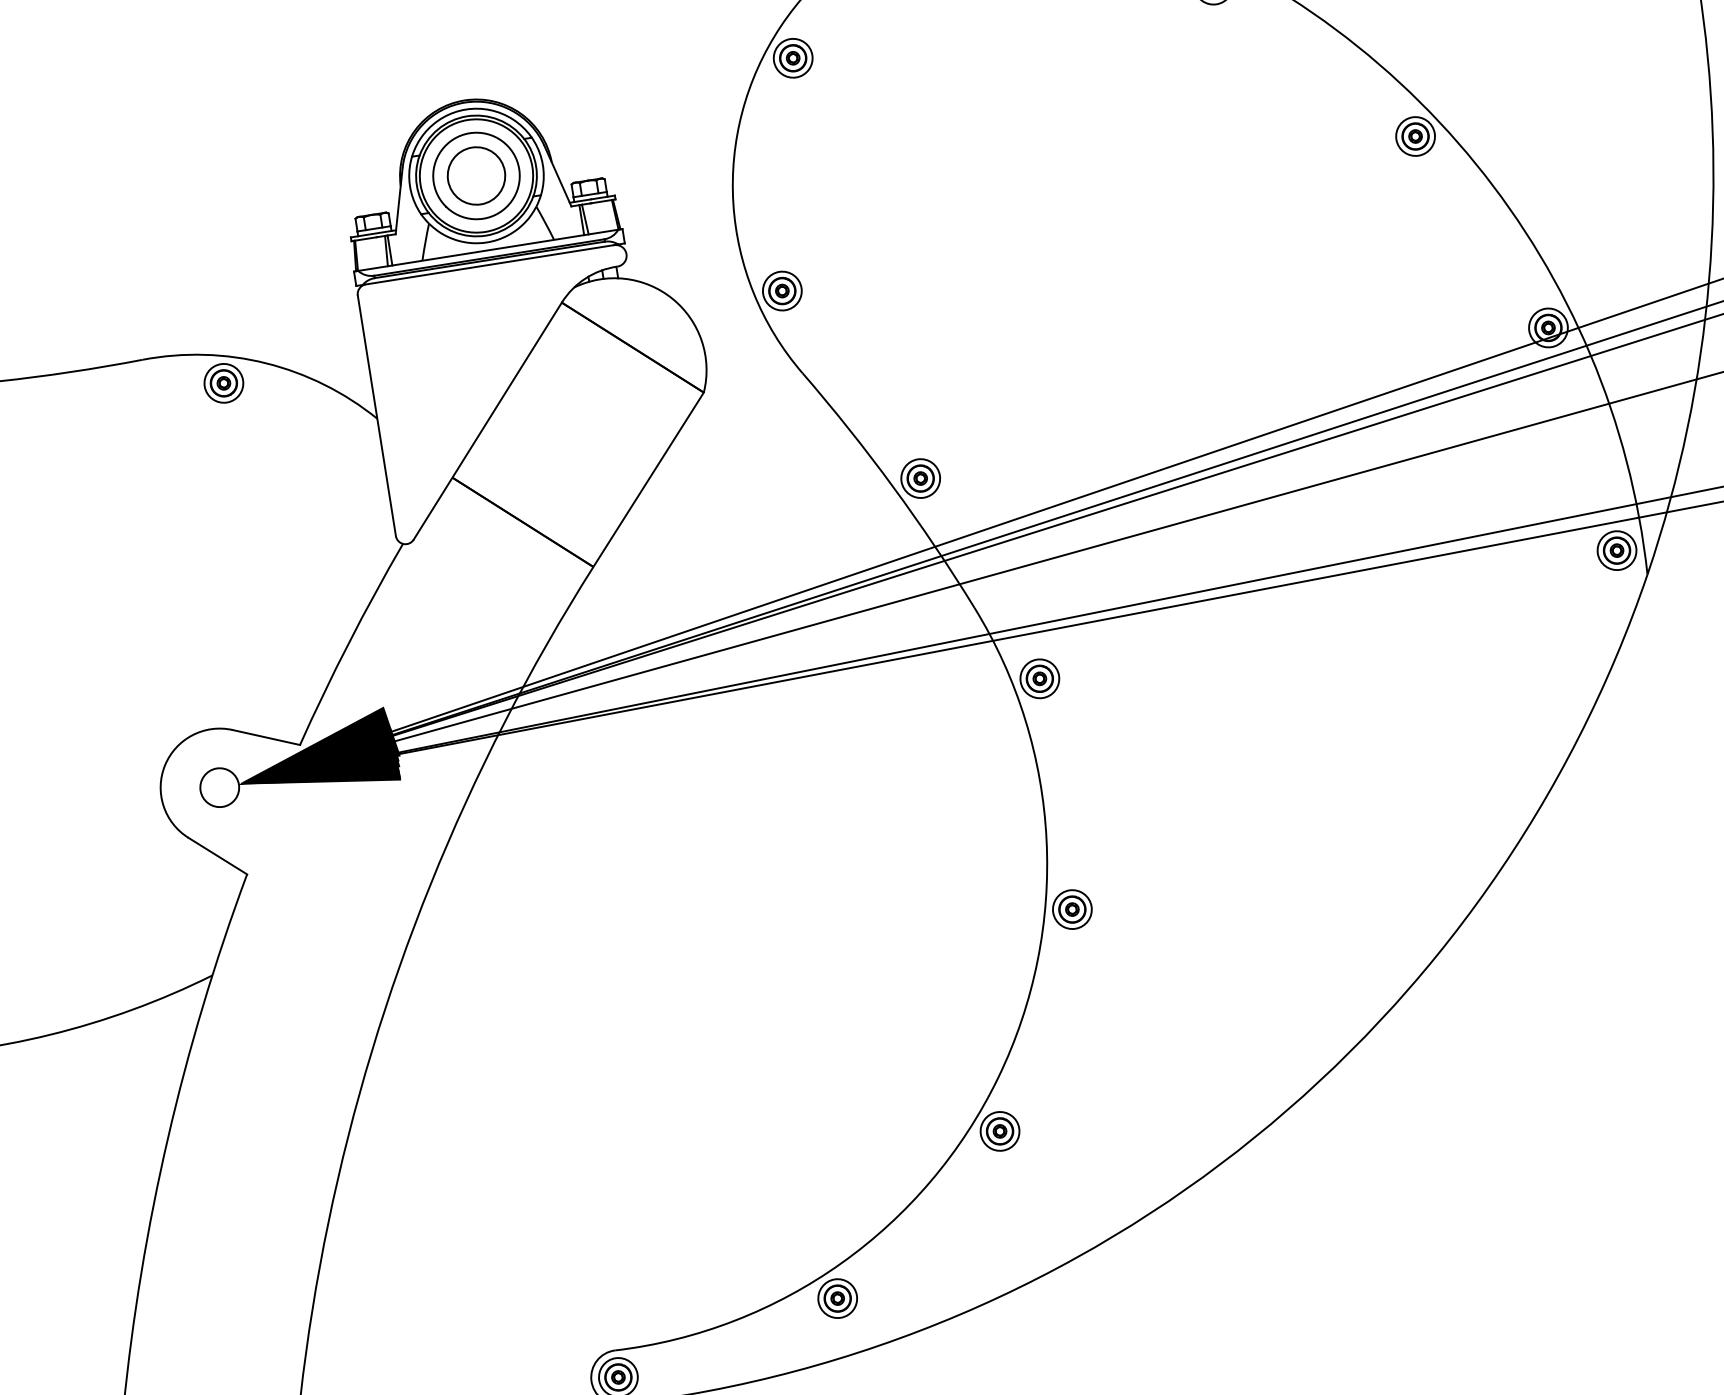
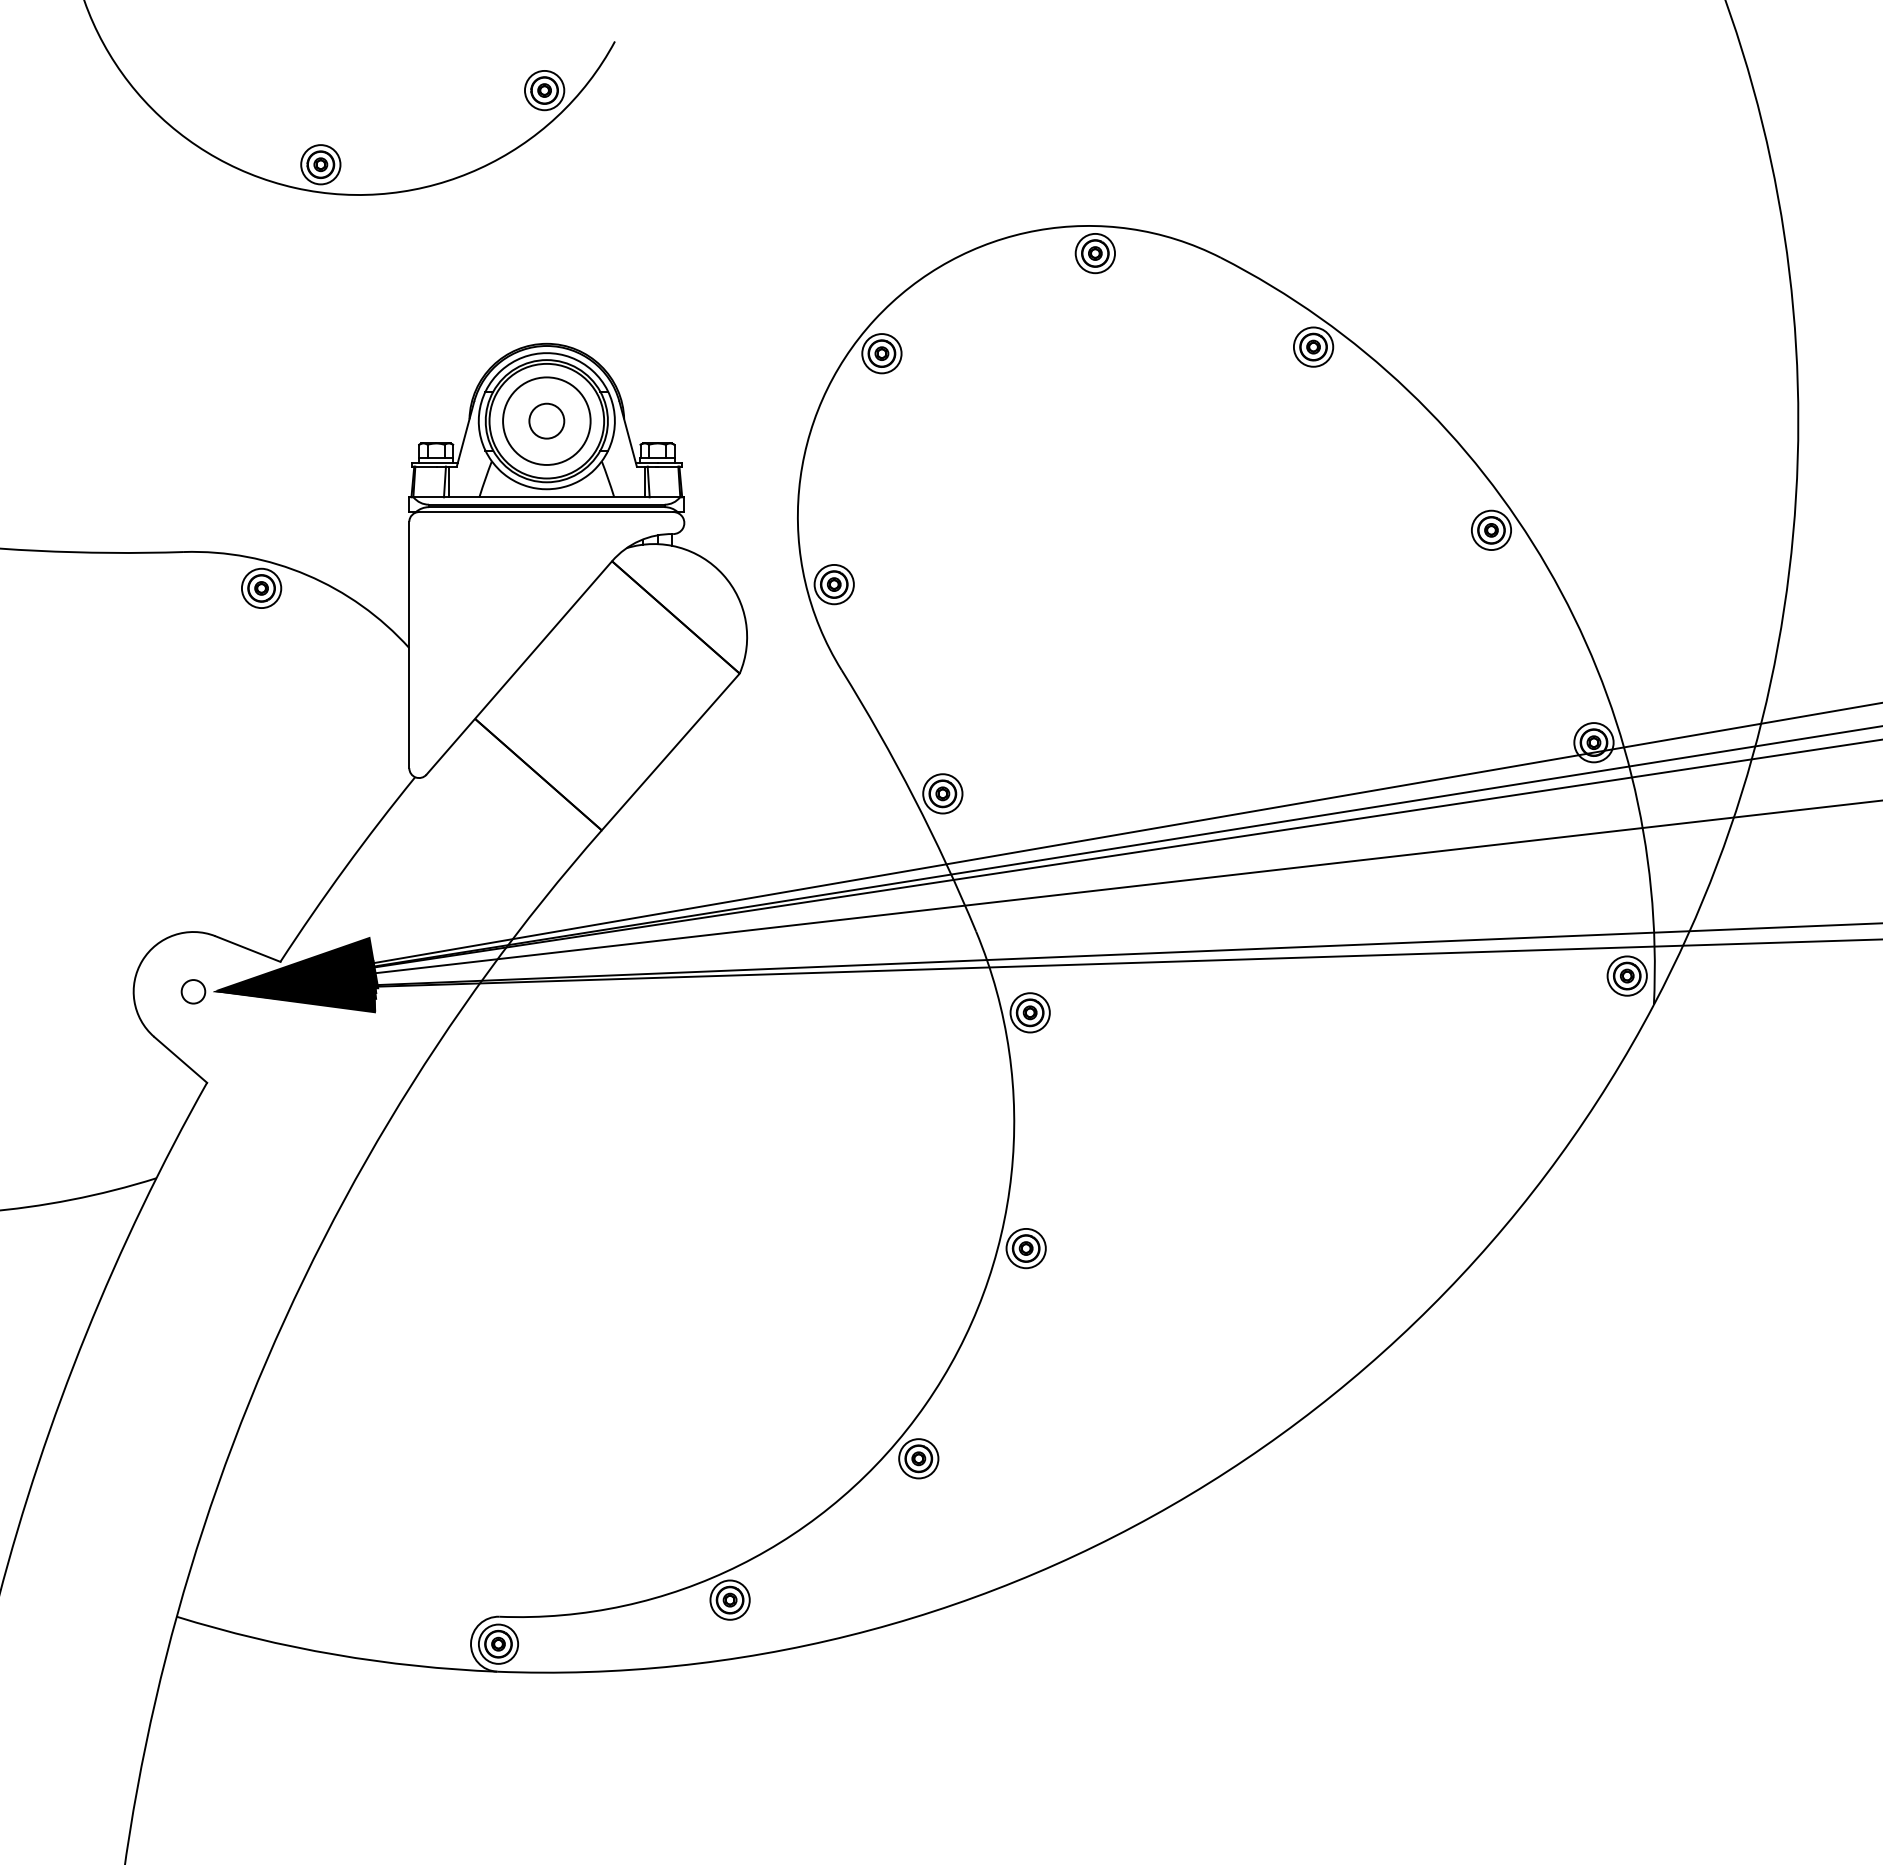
circle: (476, 176) -> (546, 421), size x0.6
circle: (219, 787) -> (193, 991), size x0.6

